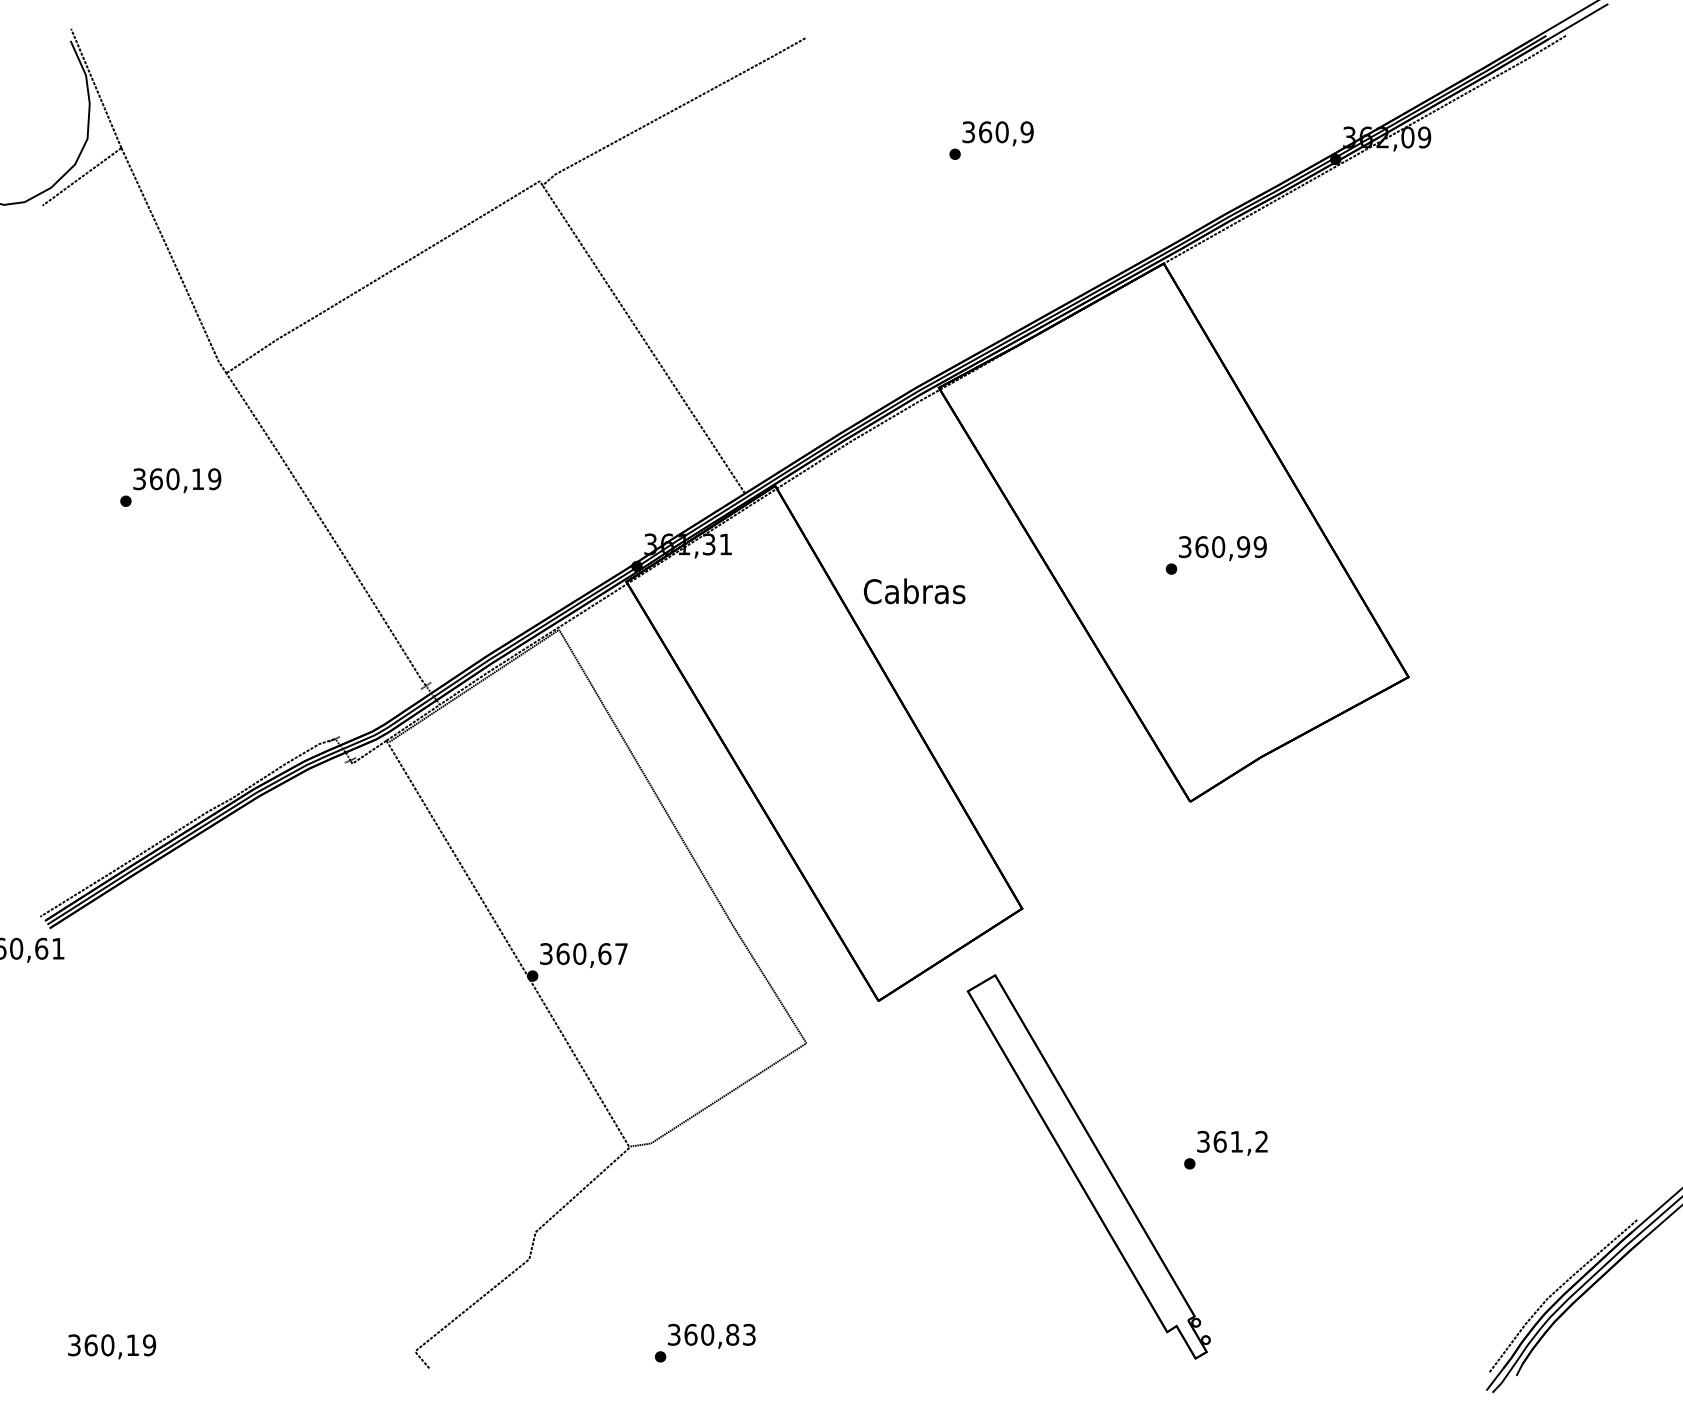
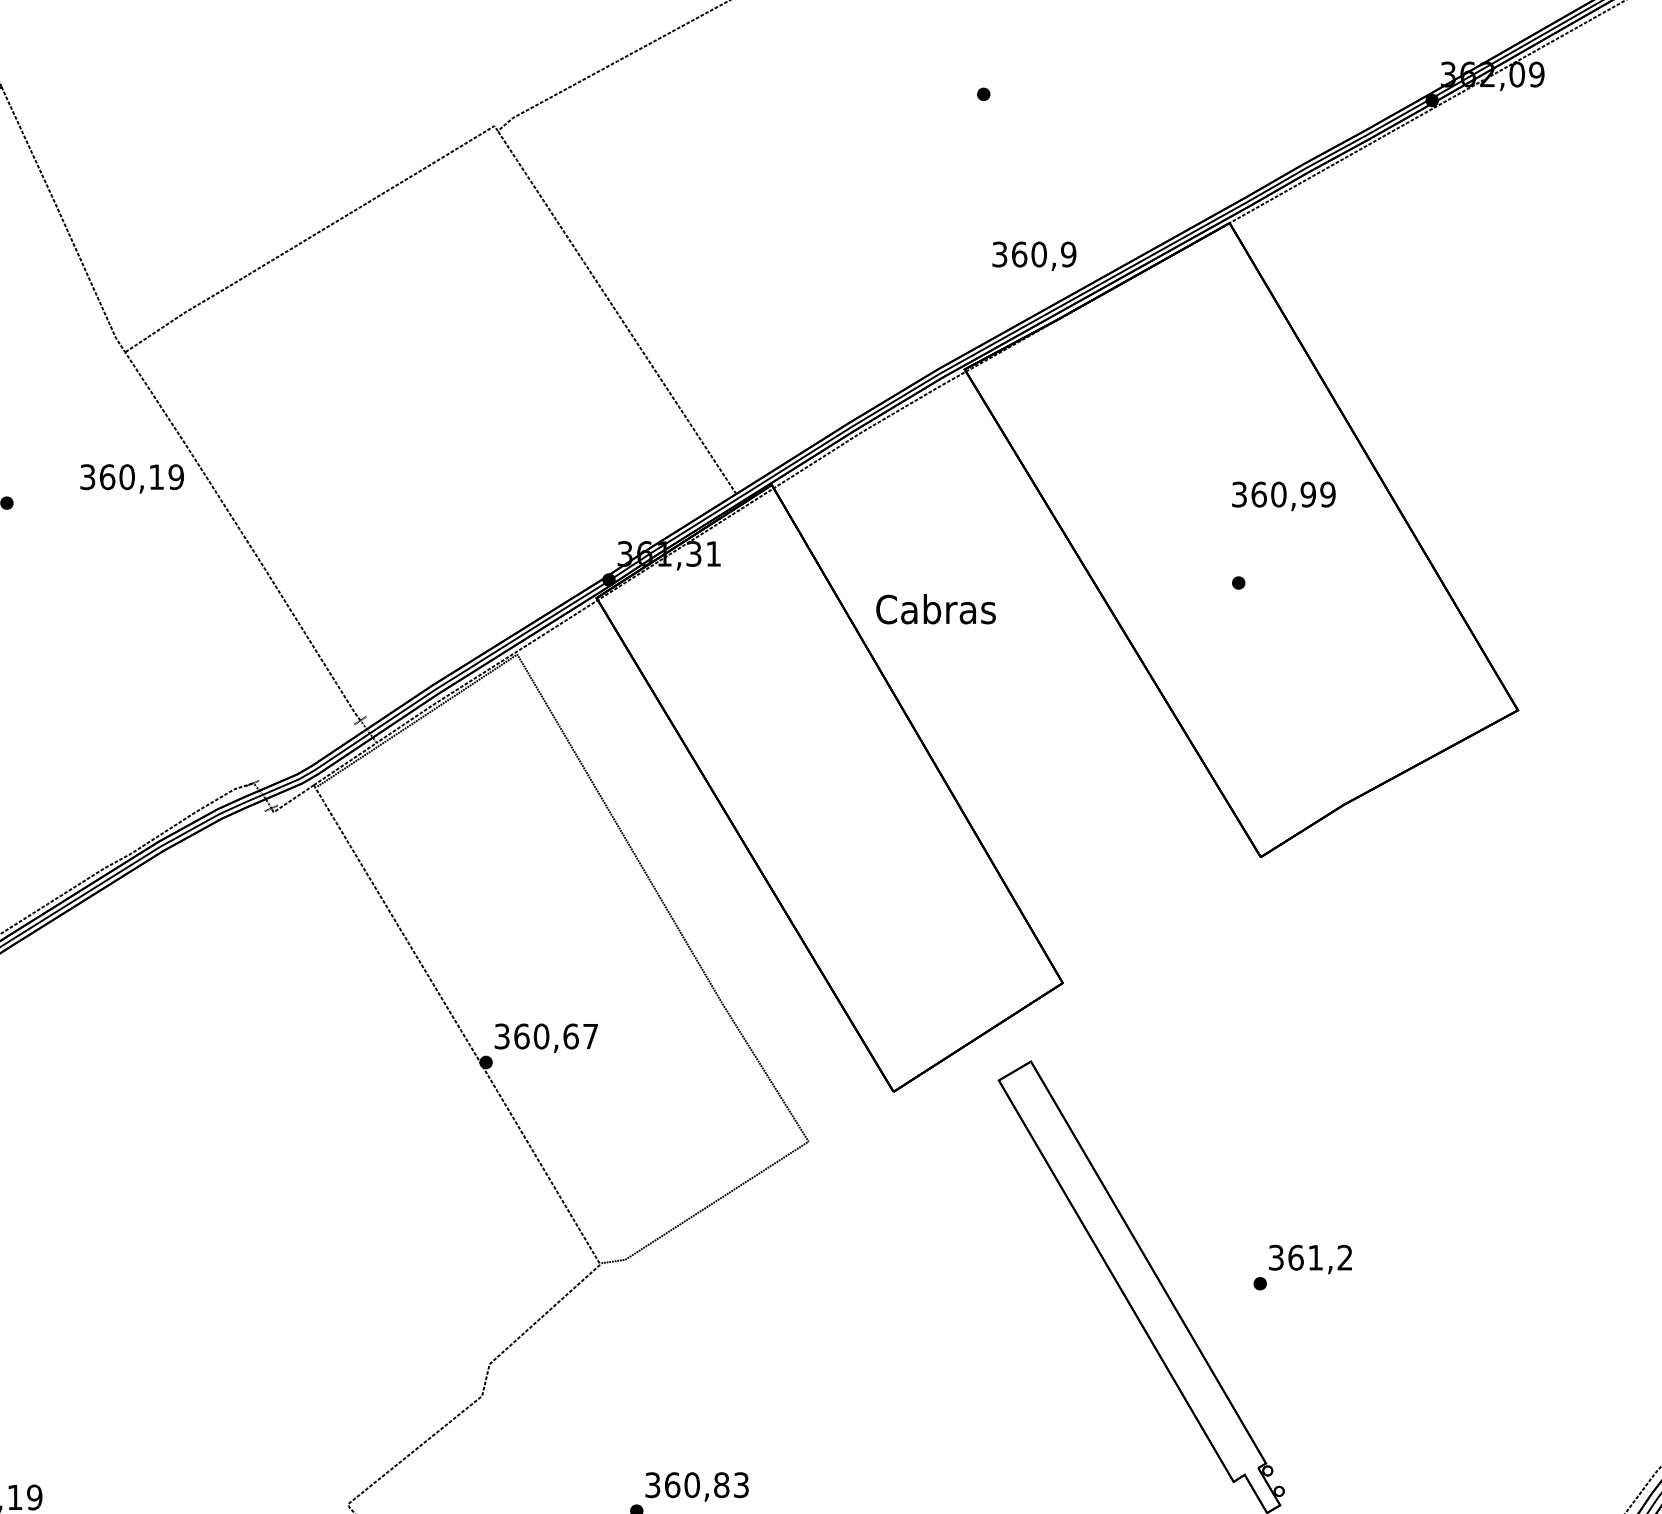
text: (997, 133) -> (1033, 255), moved
text: (177, 480) -> (132, 478), moved
text: (1222, 548) -> (1283, 496), moved

